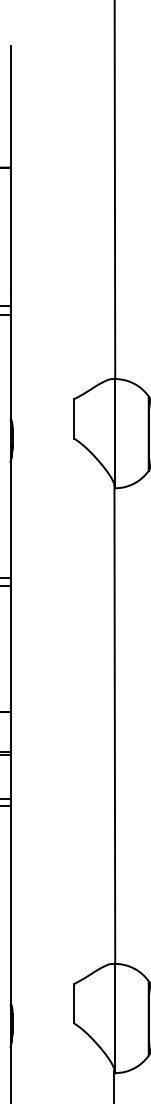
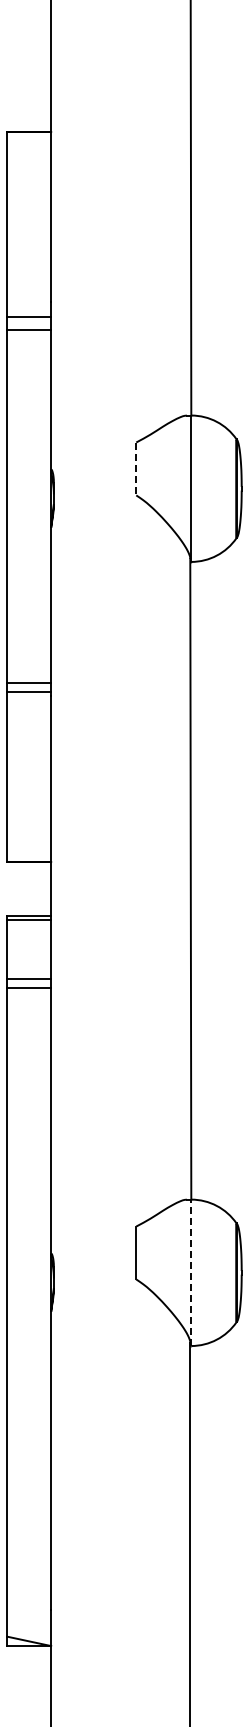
line: (74, 419) -> (136, 469), solid -> dashed
line: (115, 1018) -> (191, 1272), solid -> dashed

